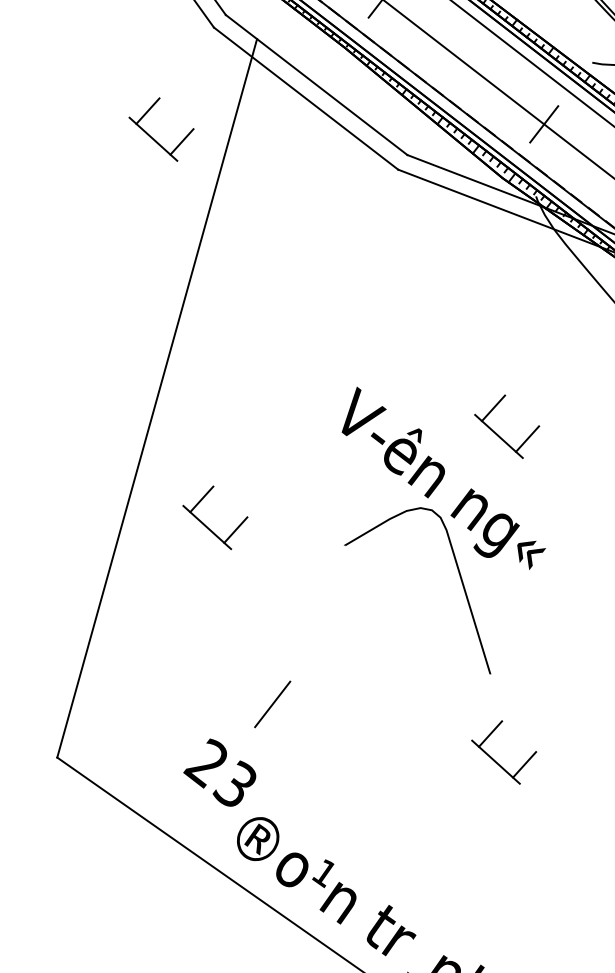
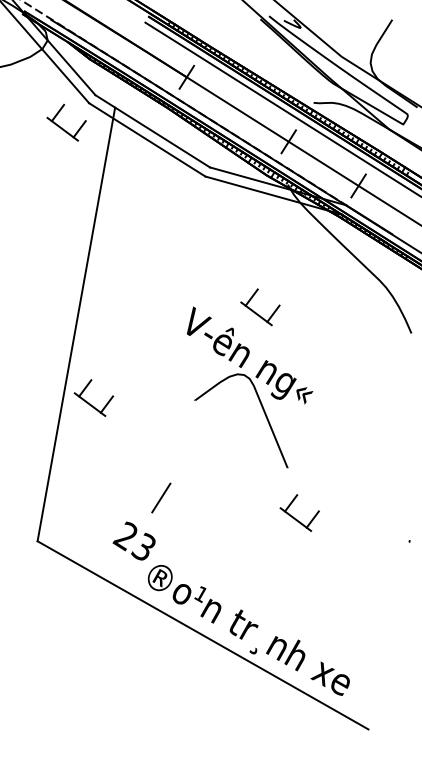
part: (153, 136) -> (62, 127), moved
part: (497, 432) -> (255, 311), moved
part: (208, 525) -> (90, 403), moved

